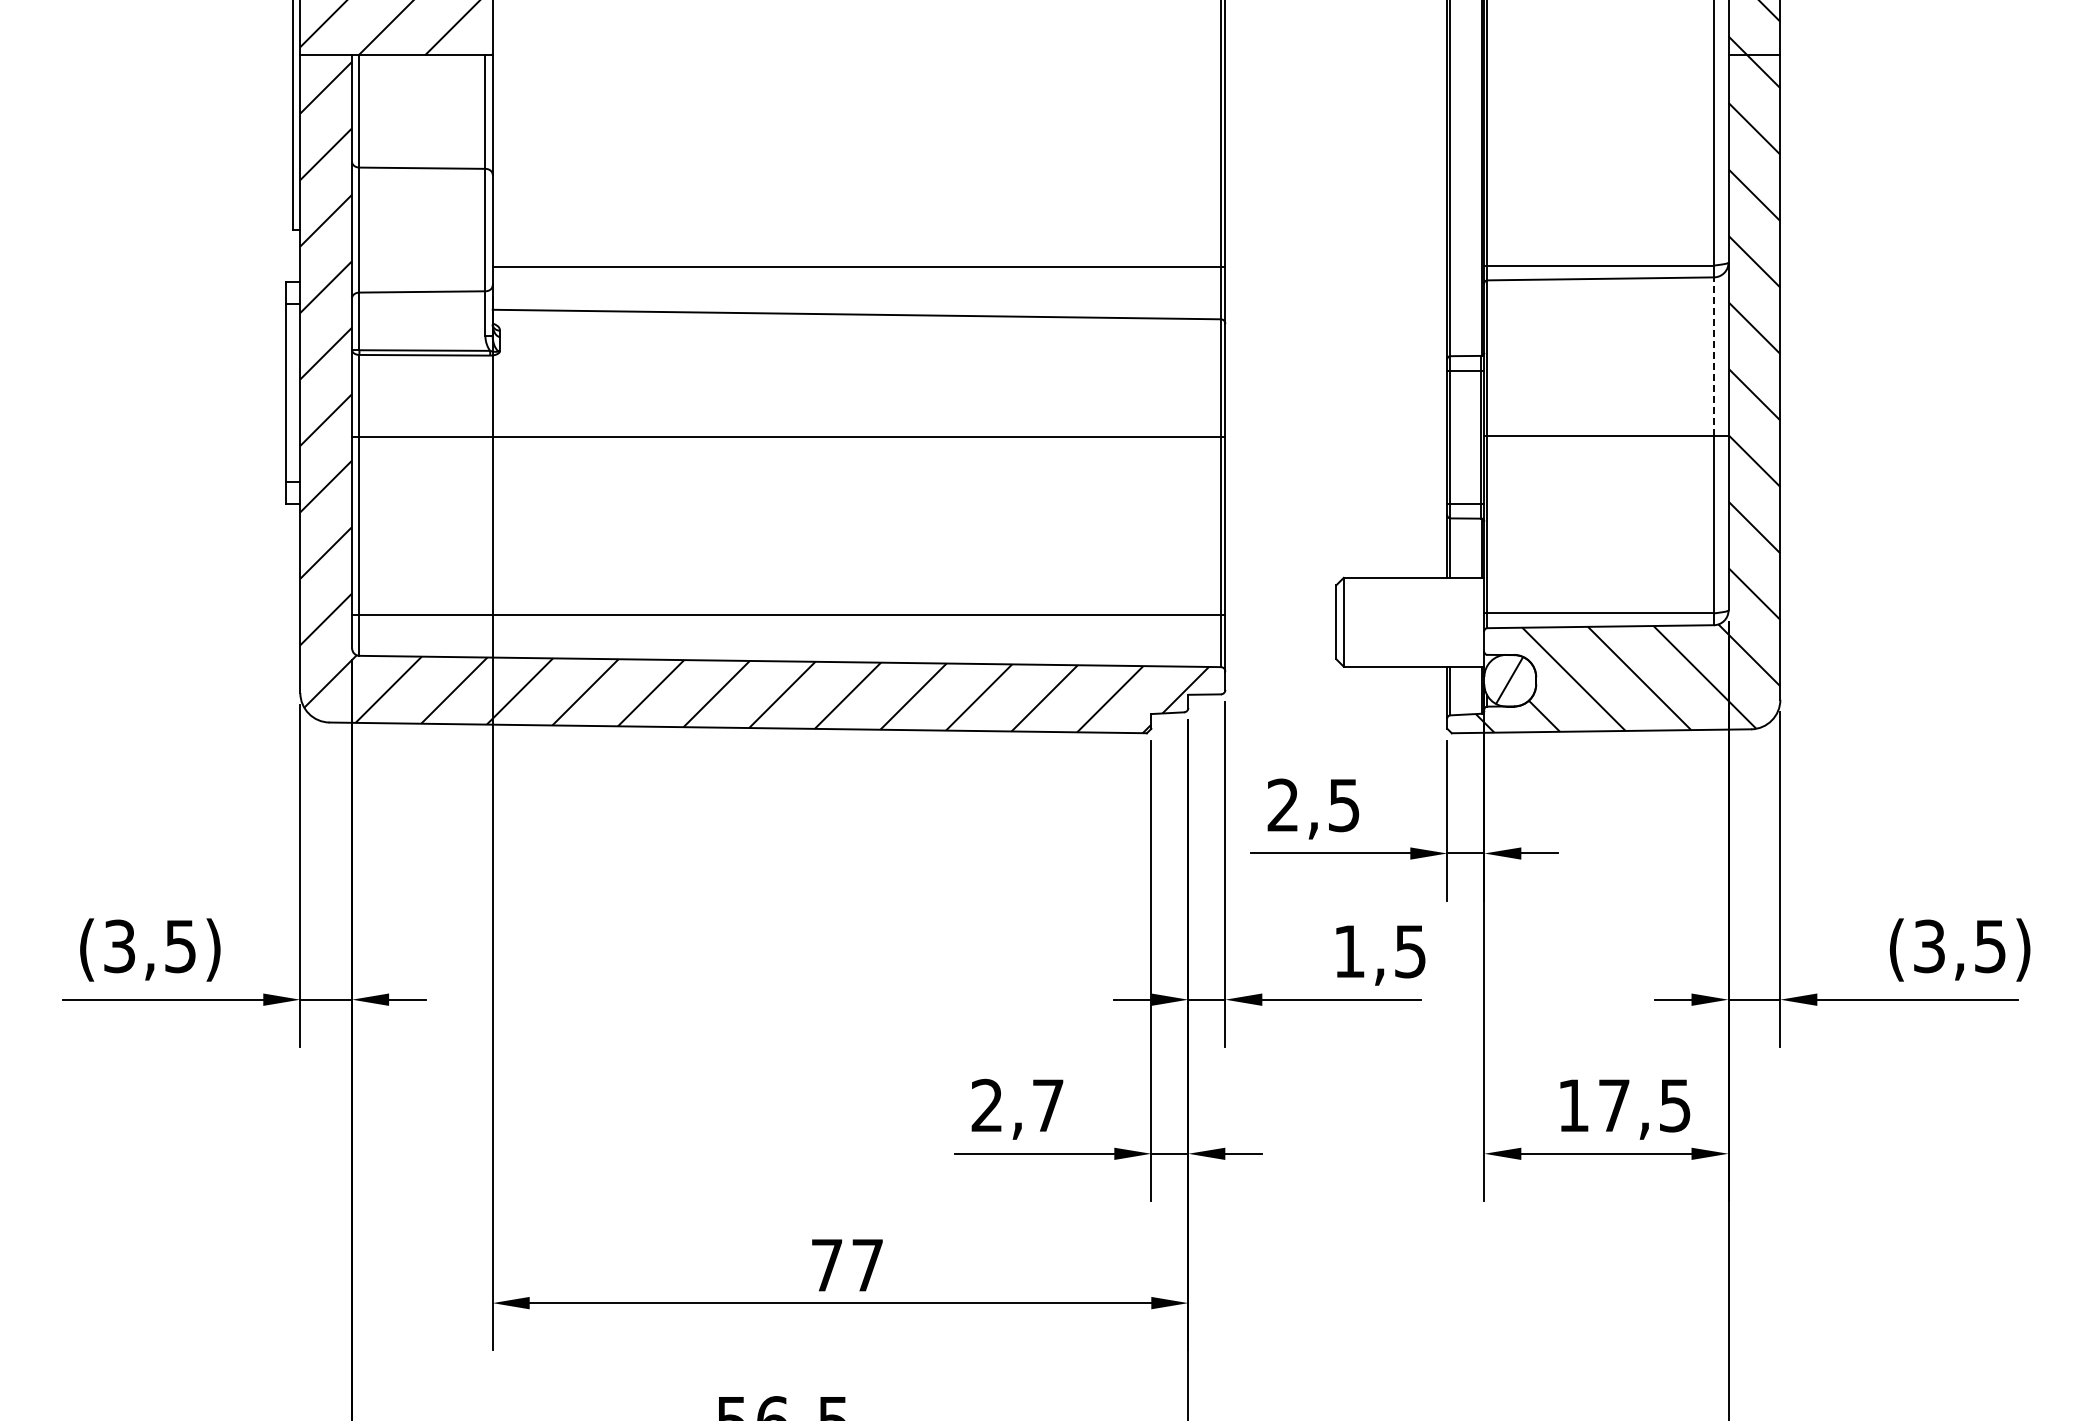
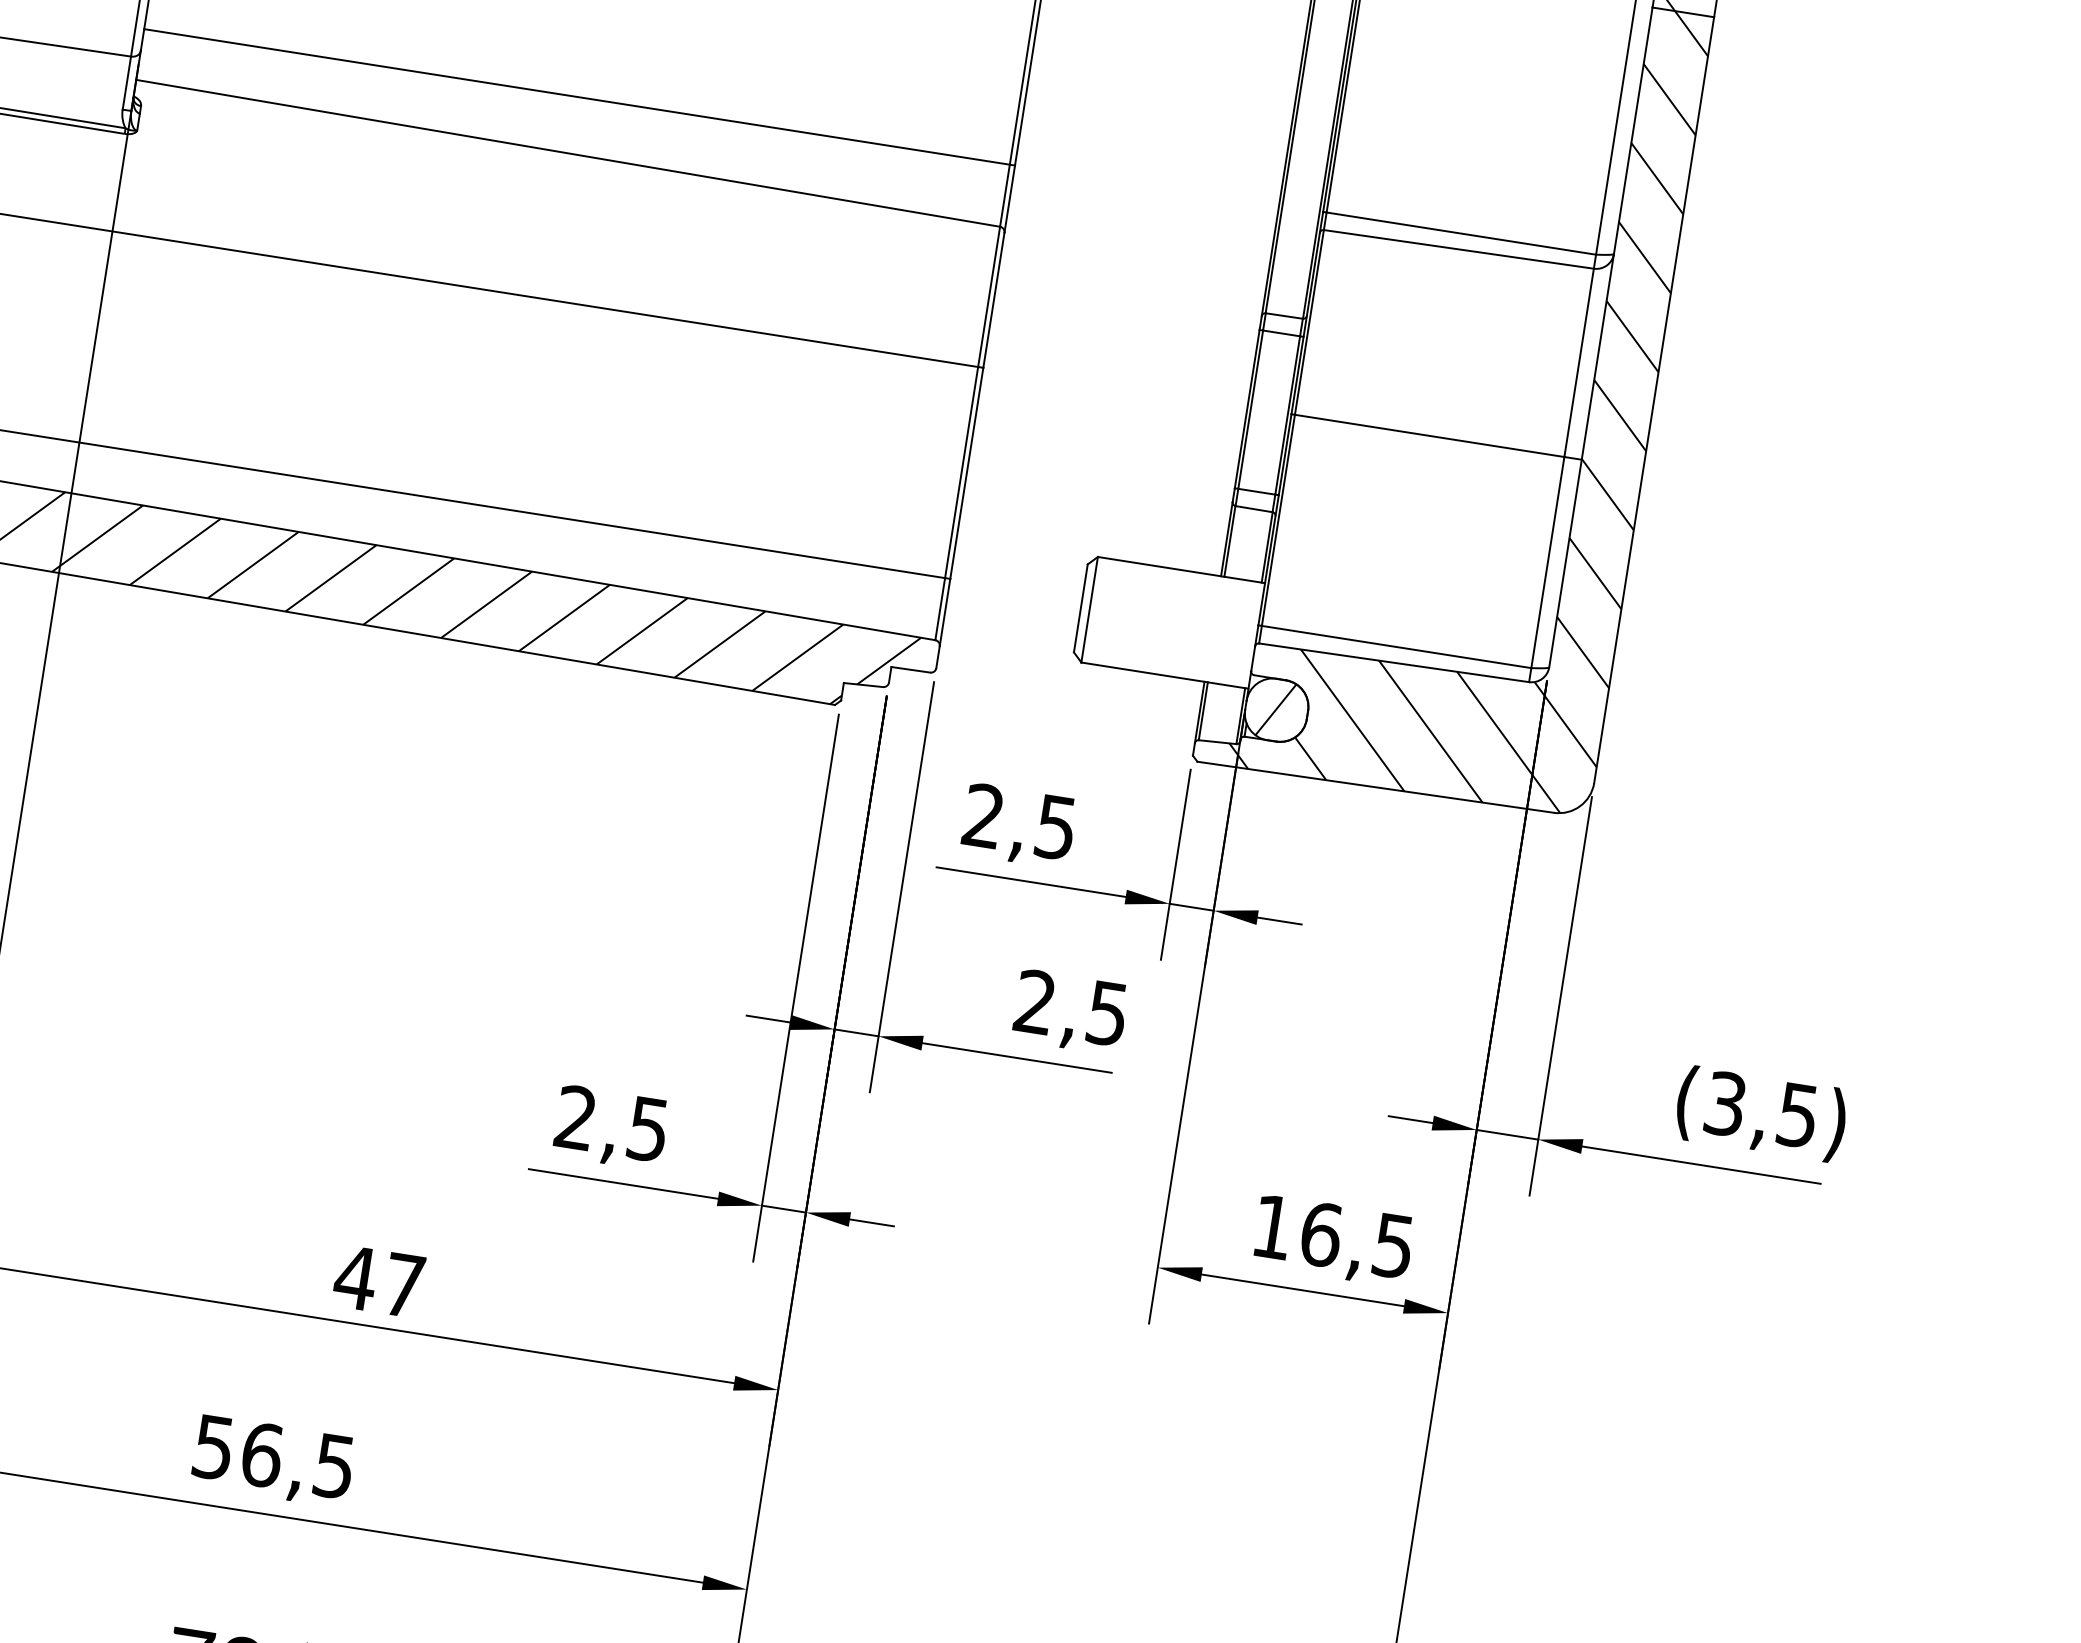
line: (1713, 356) -> (1578, 362), dashed -> solid
text: (1349, 950) -> (1035, 1000), 1,5 -> 2,5
text: (1048, 1105) -> (648, 1129), 2,7 -> 2,5
text: (1614, 1105) -> (1321, 1234), 17,5 -> 16,5
text: (826, 1265) -> (355, 1278), 77 -> 47

